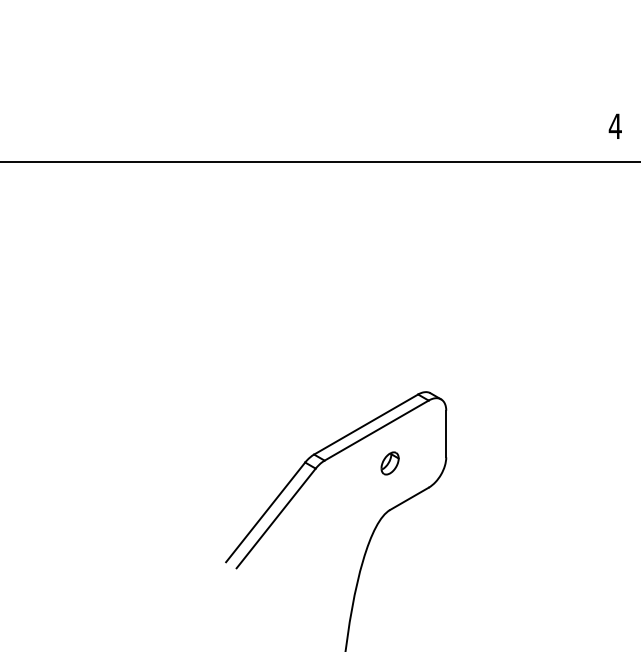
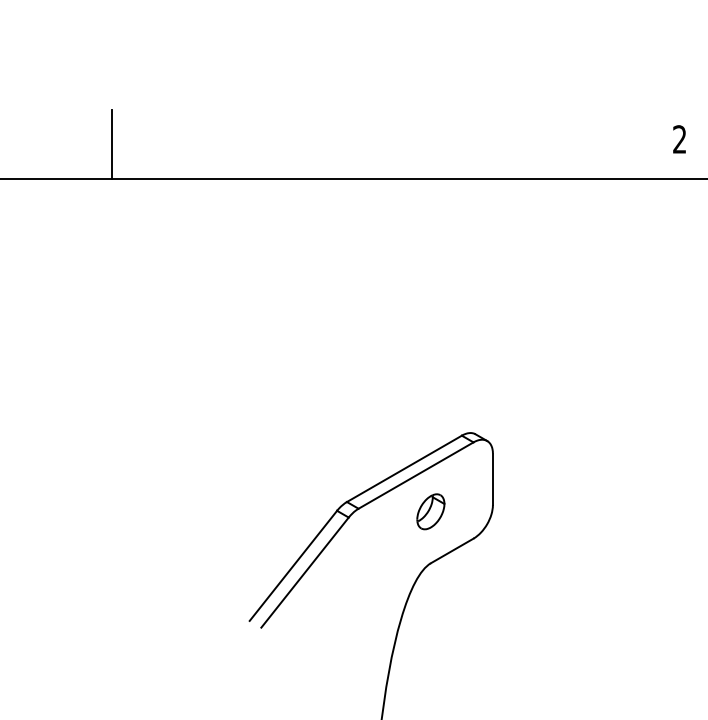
text: (615, 126) -> (679, 139), 4 -> 2
line: (101, 130) -> (112, 144), added
part: (389, 463) -> (430, 511), size x1.43

